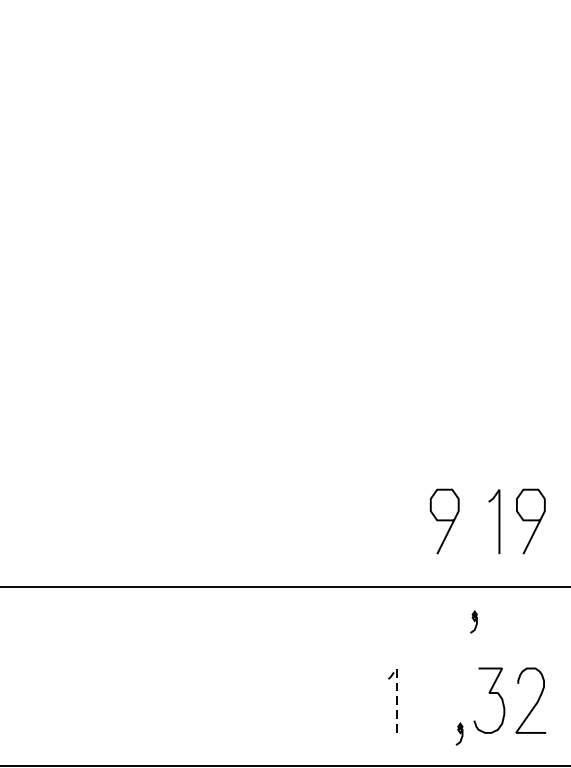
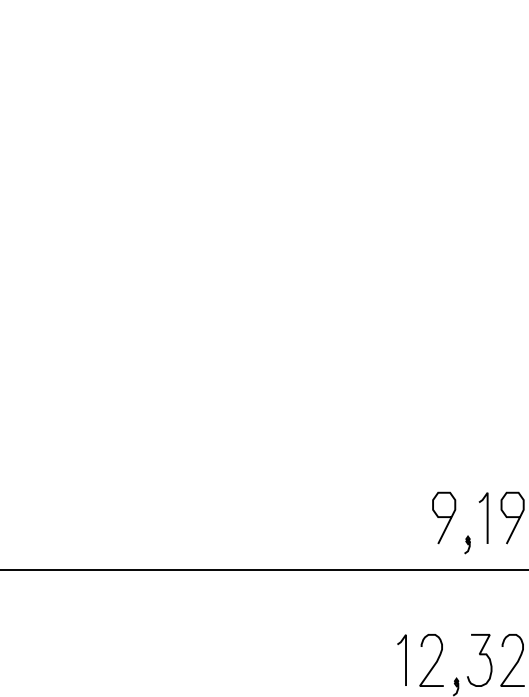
part: (474, 621) -> (467, 544), moved
line: (397, 690) -> (406, 652), dashed -> solid
curve: (433, 702) -> (435, 661), added

